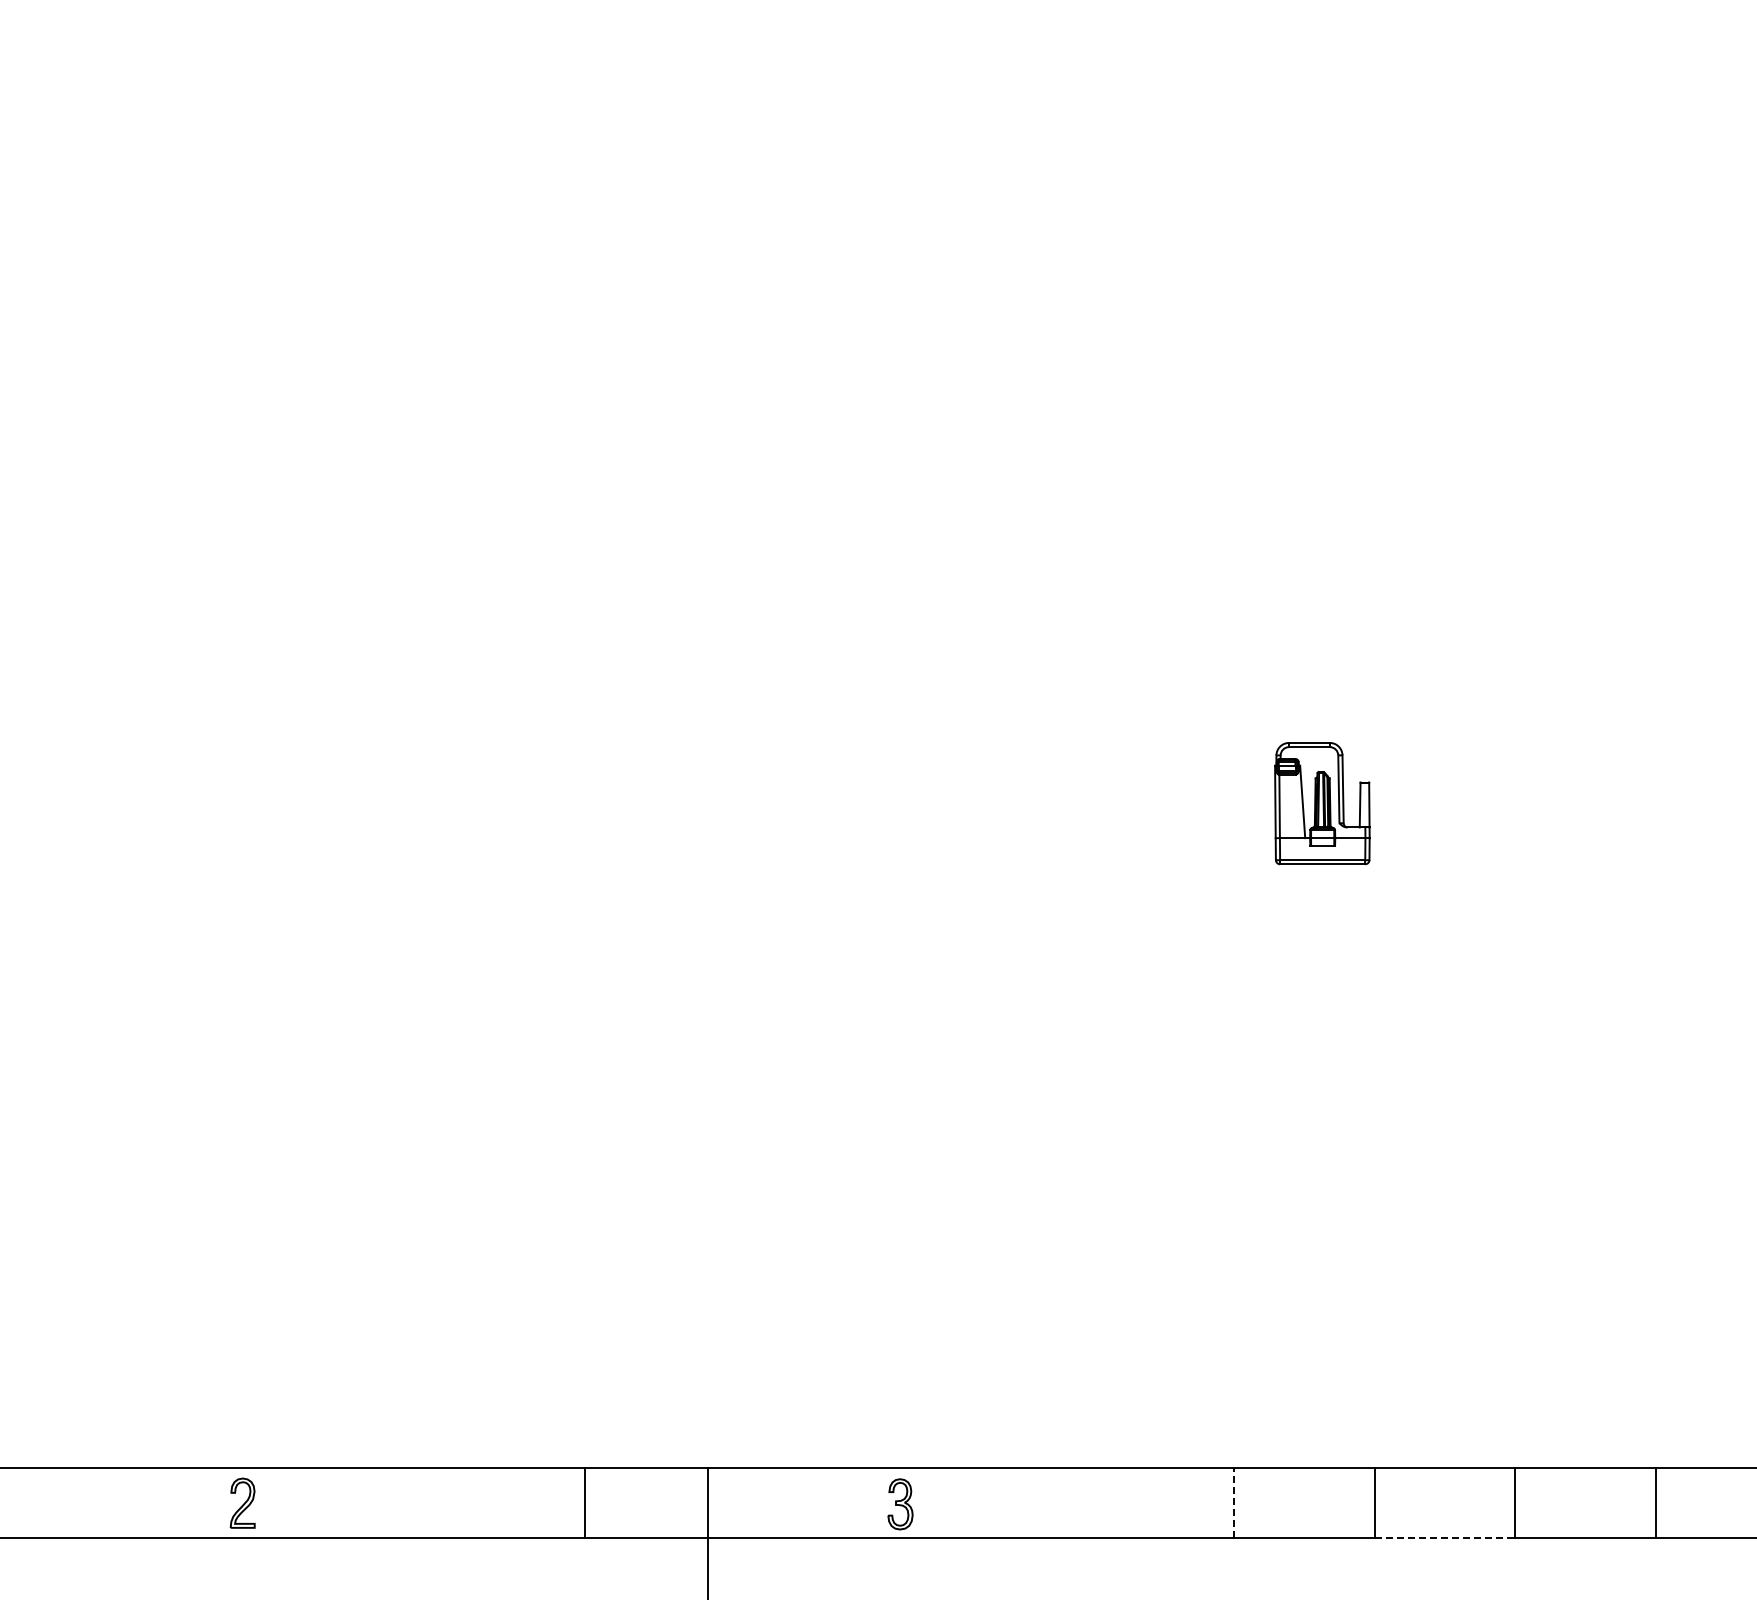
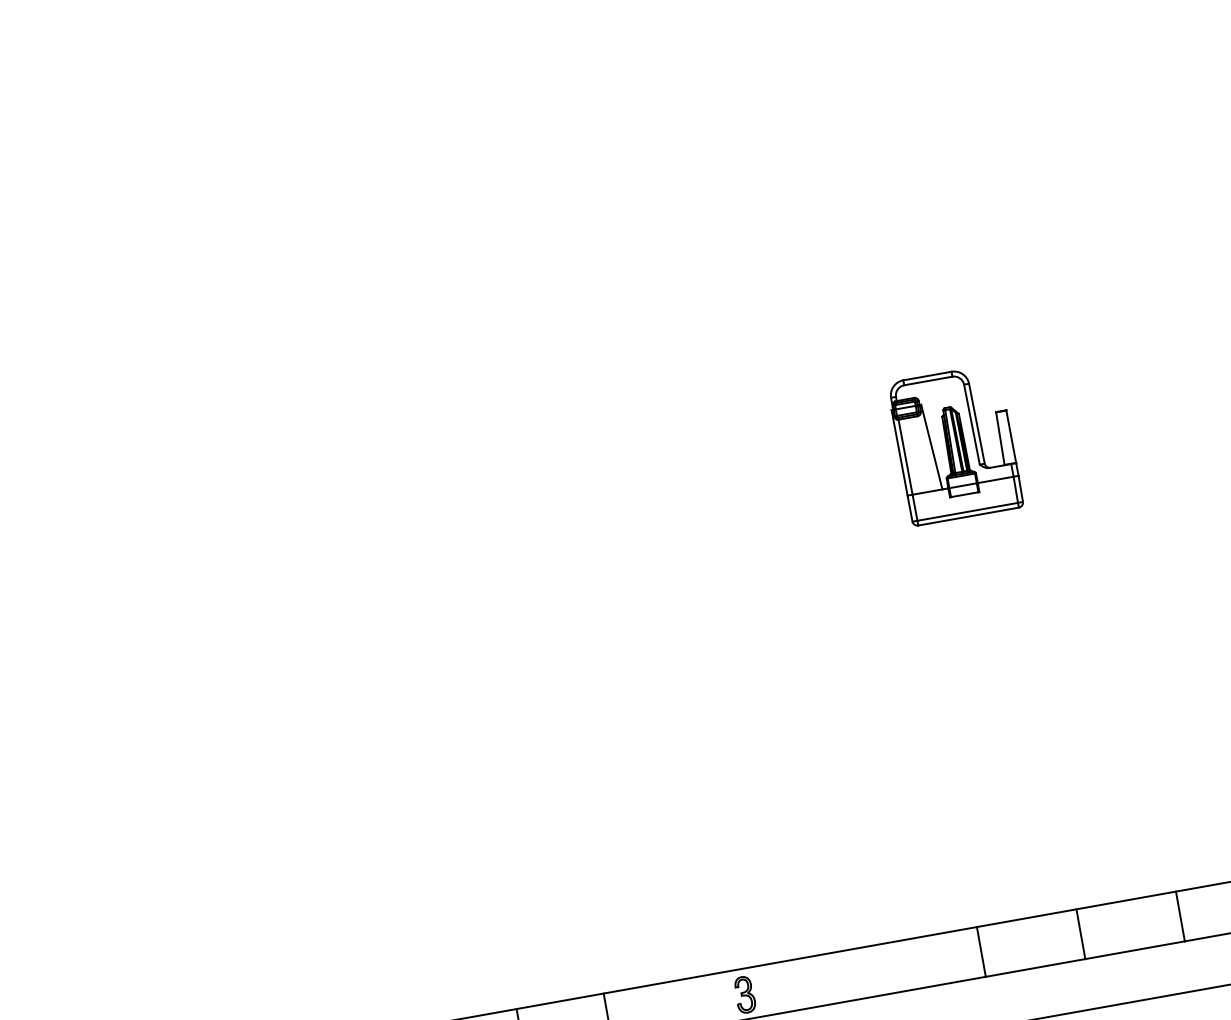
part: (1322, 803) -> (955, 444), size x1.67
line: (1234, 1502) -> (981, 951), dashed -> solid
line: (1445, 1538) -> (1135, 950), dashed -> solid

